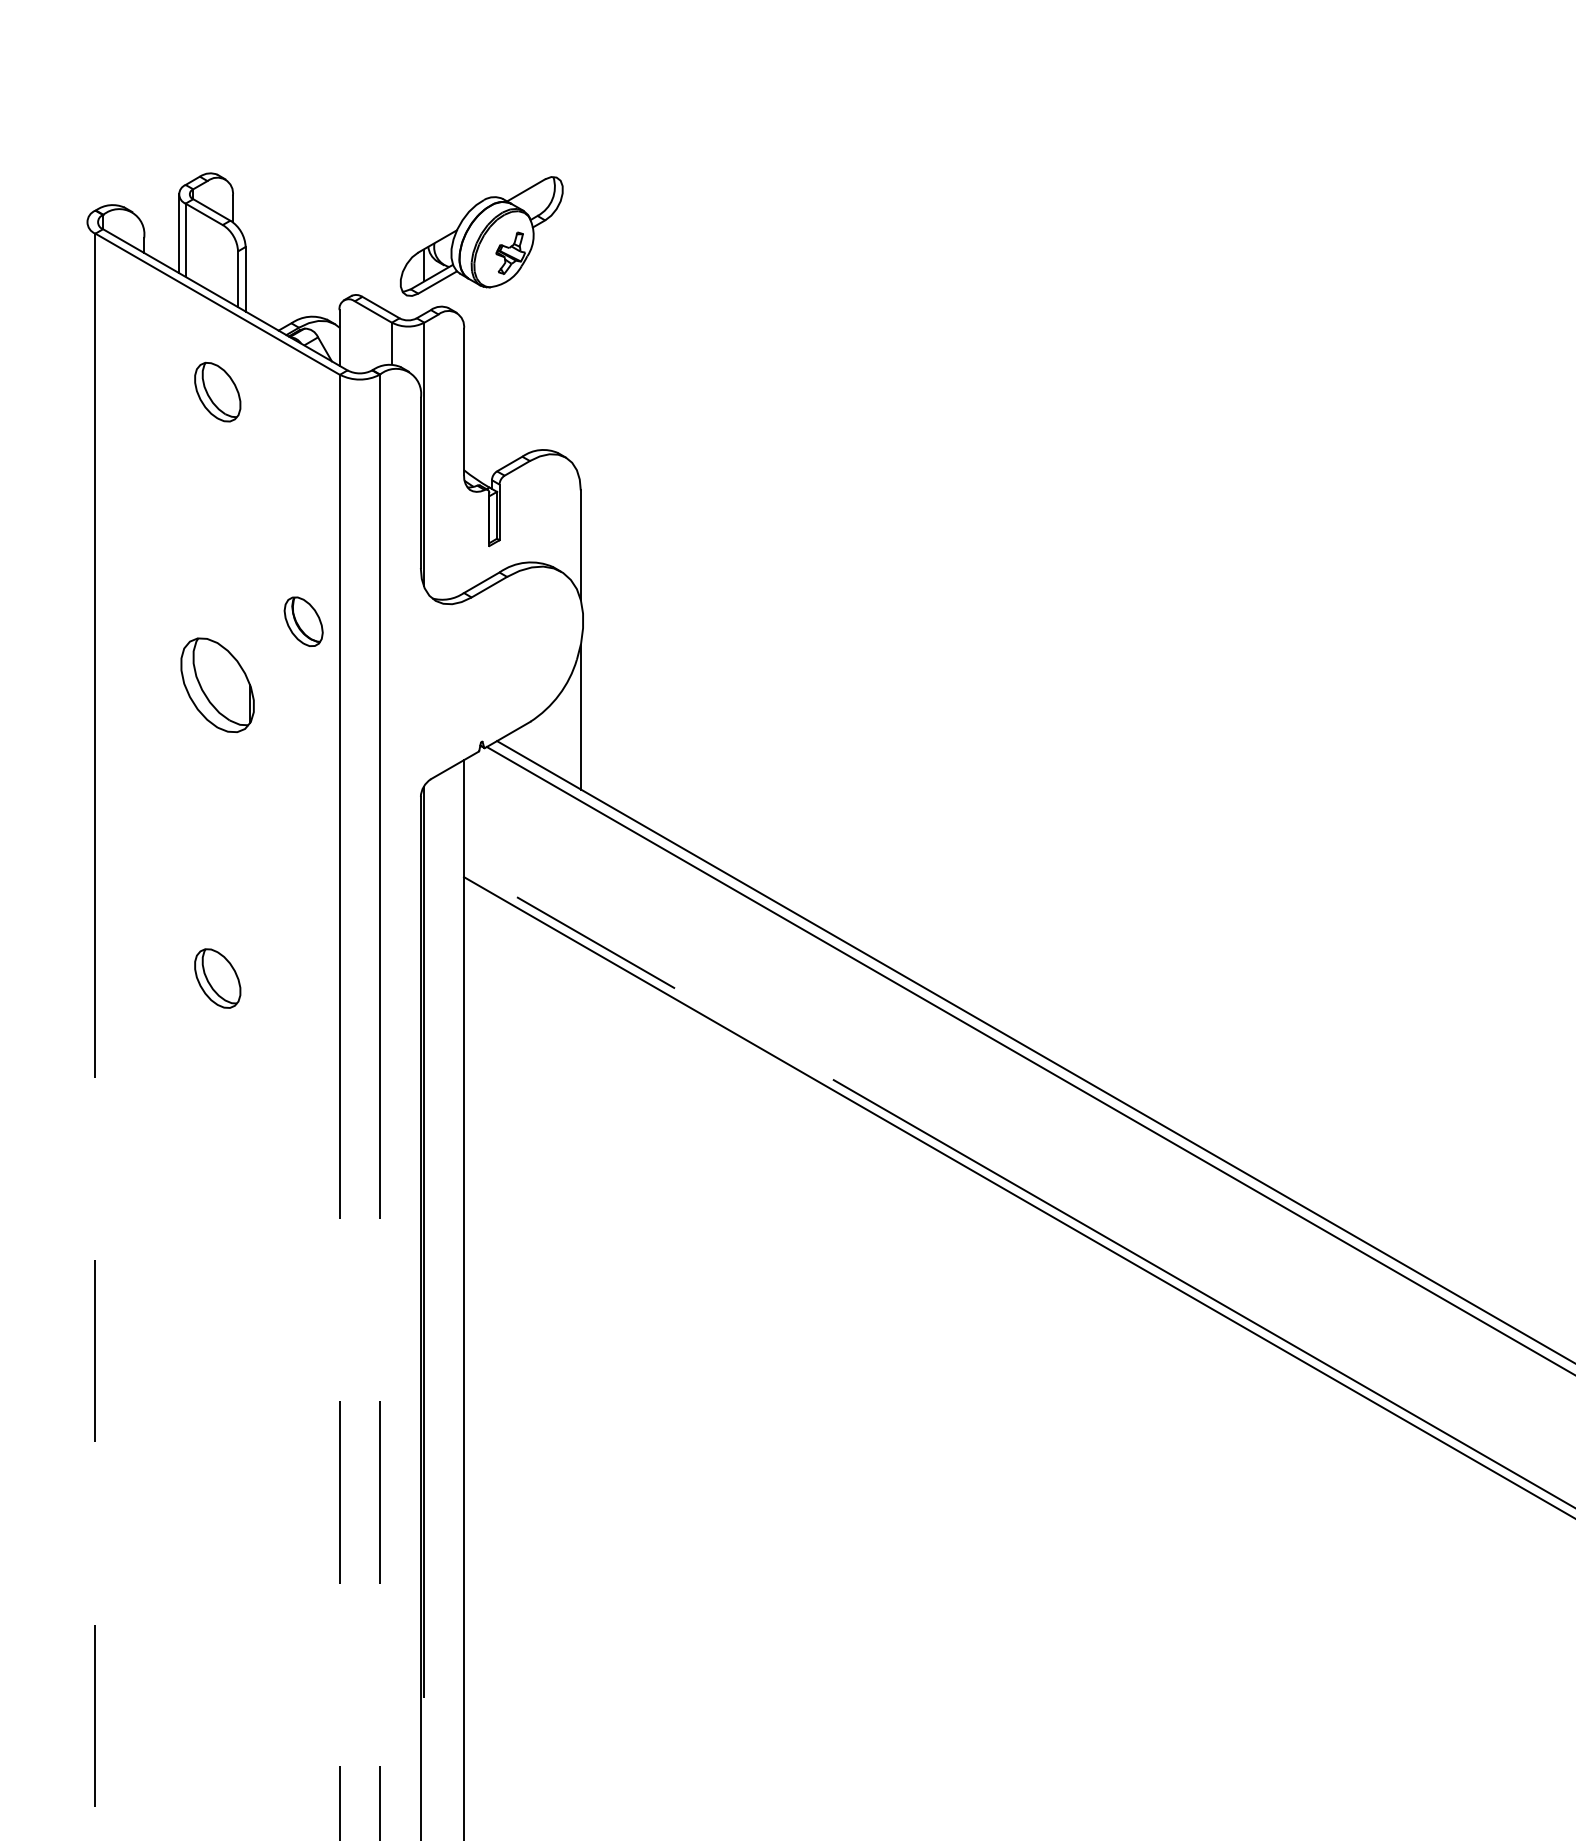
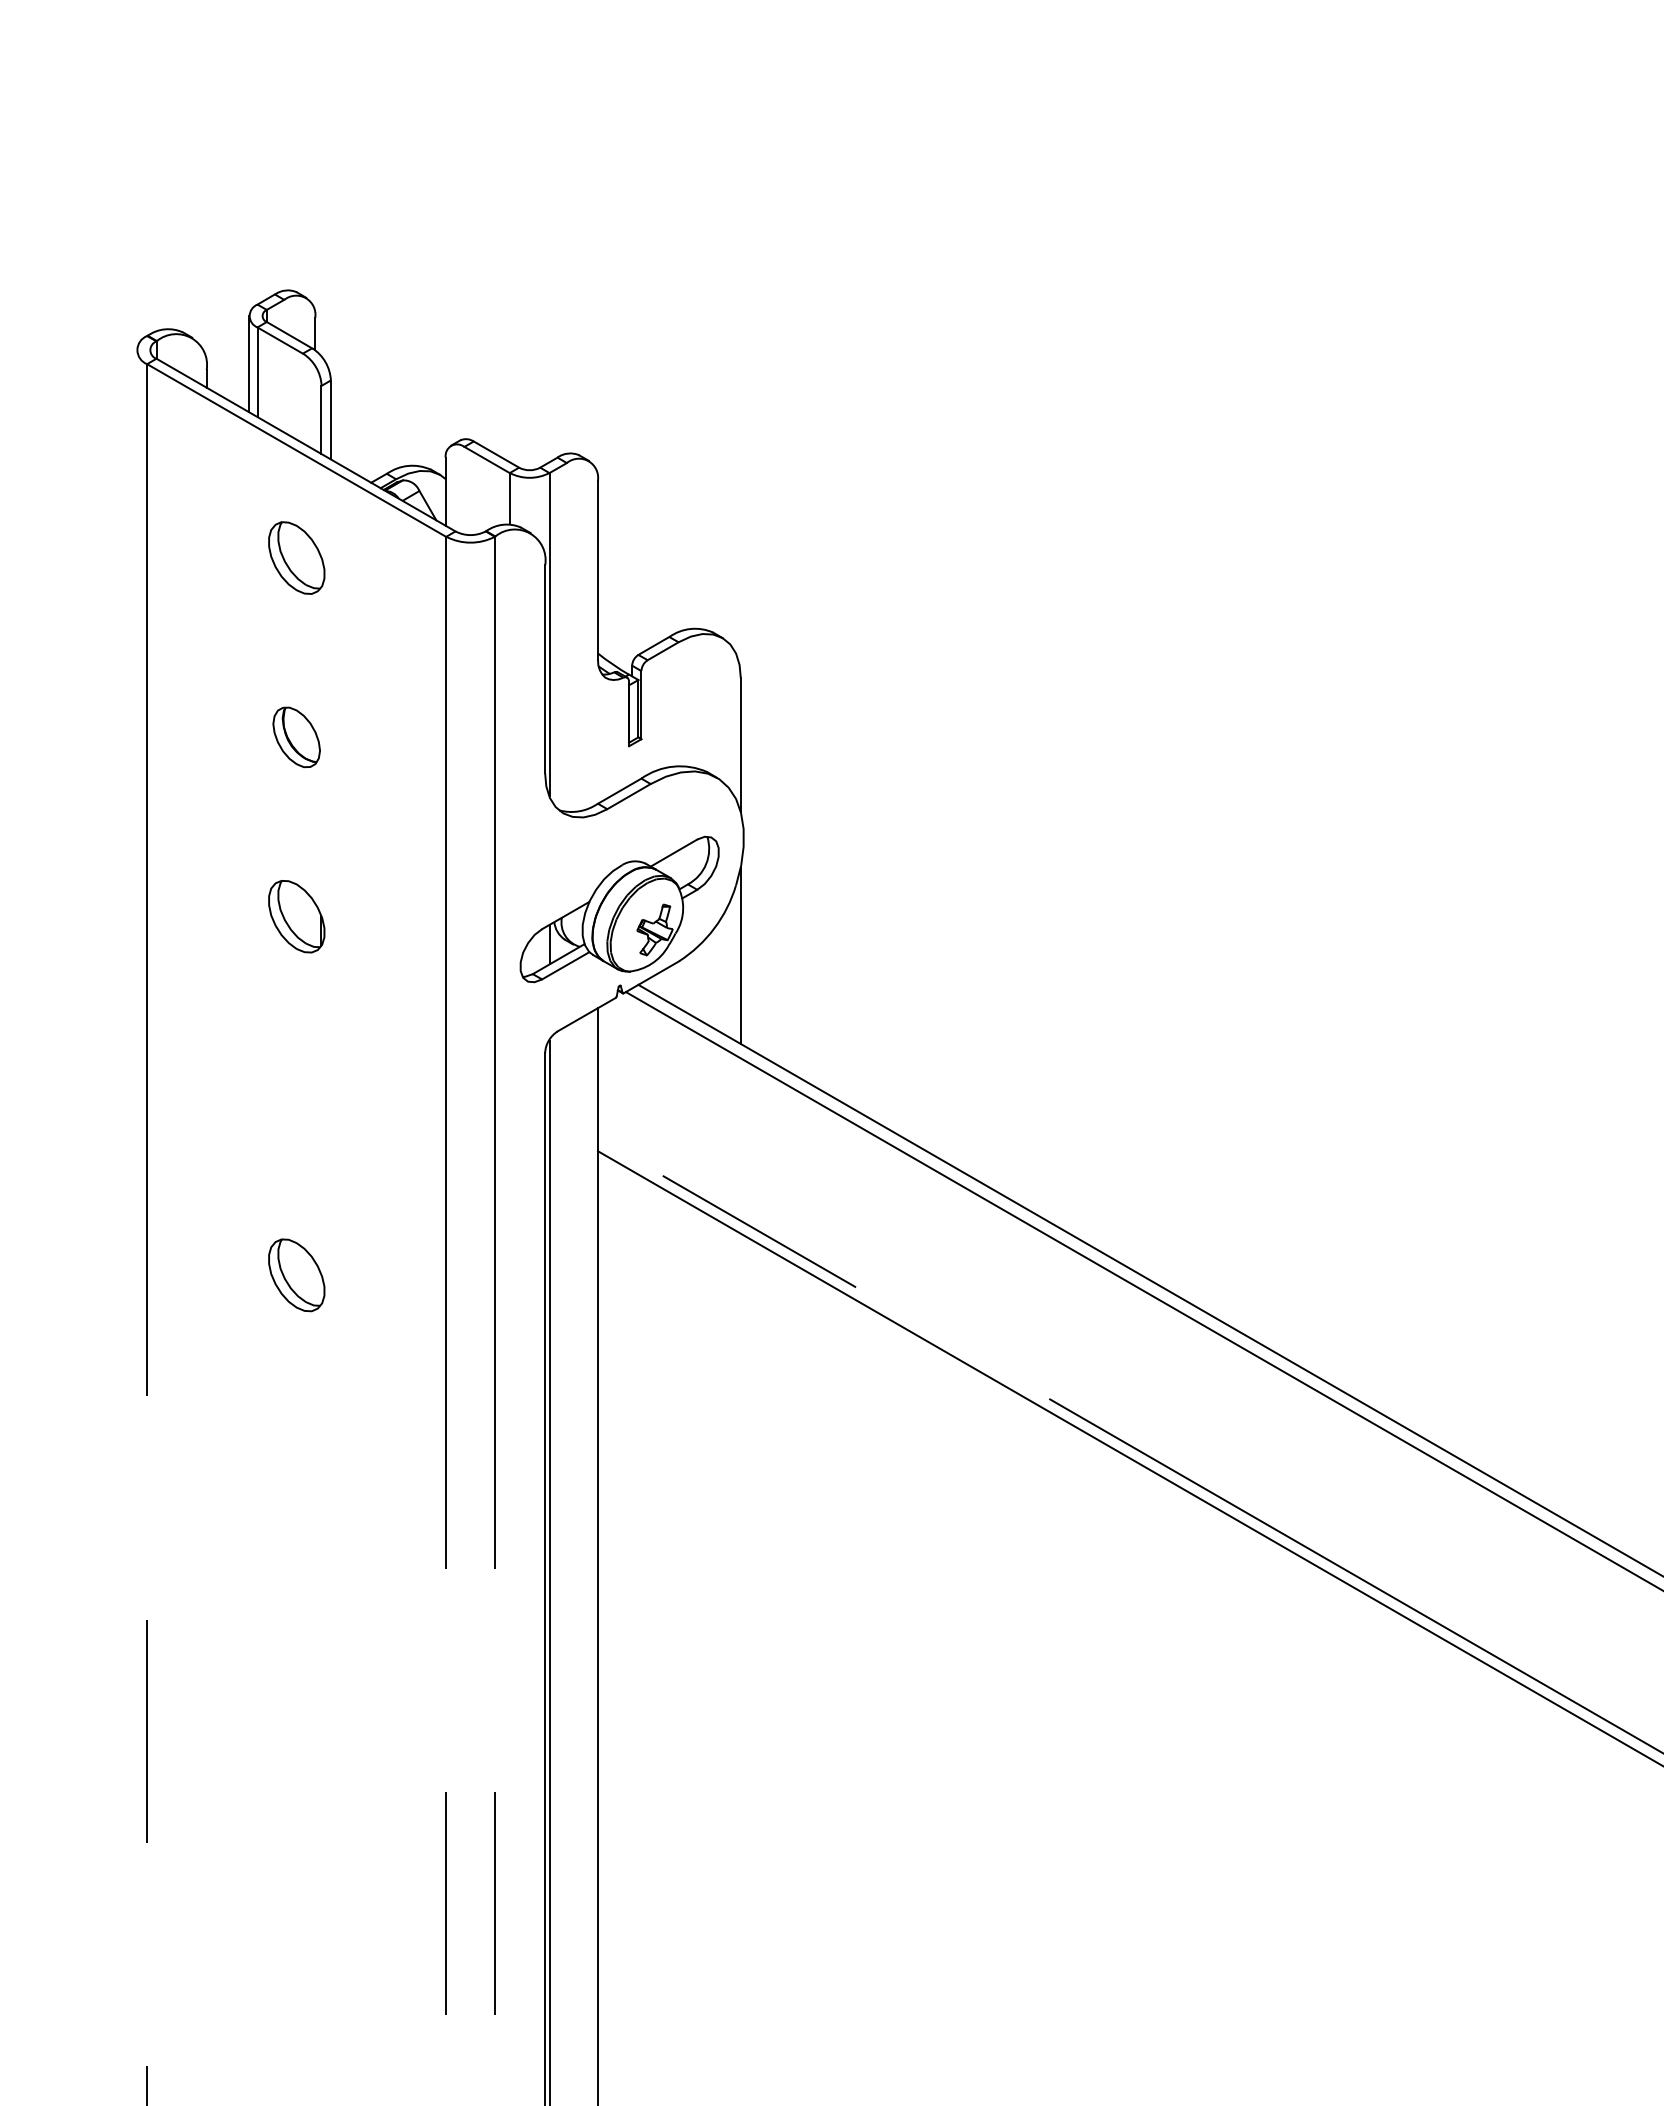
part: (481, 236) -> (619, 909), moved
part: (303, 621) -> (296, 737), moved
part: (217, 685) -> (296, 916), size x0.62

